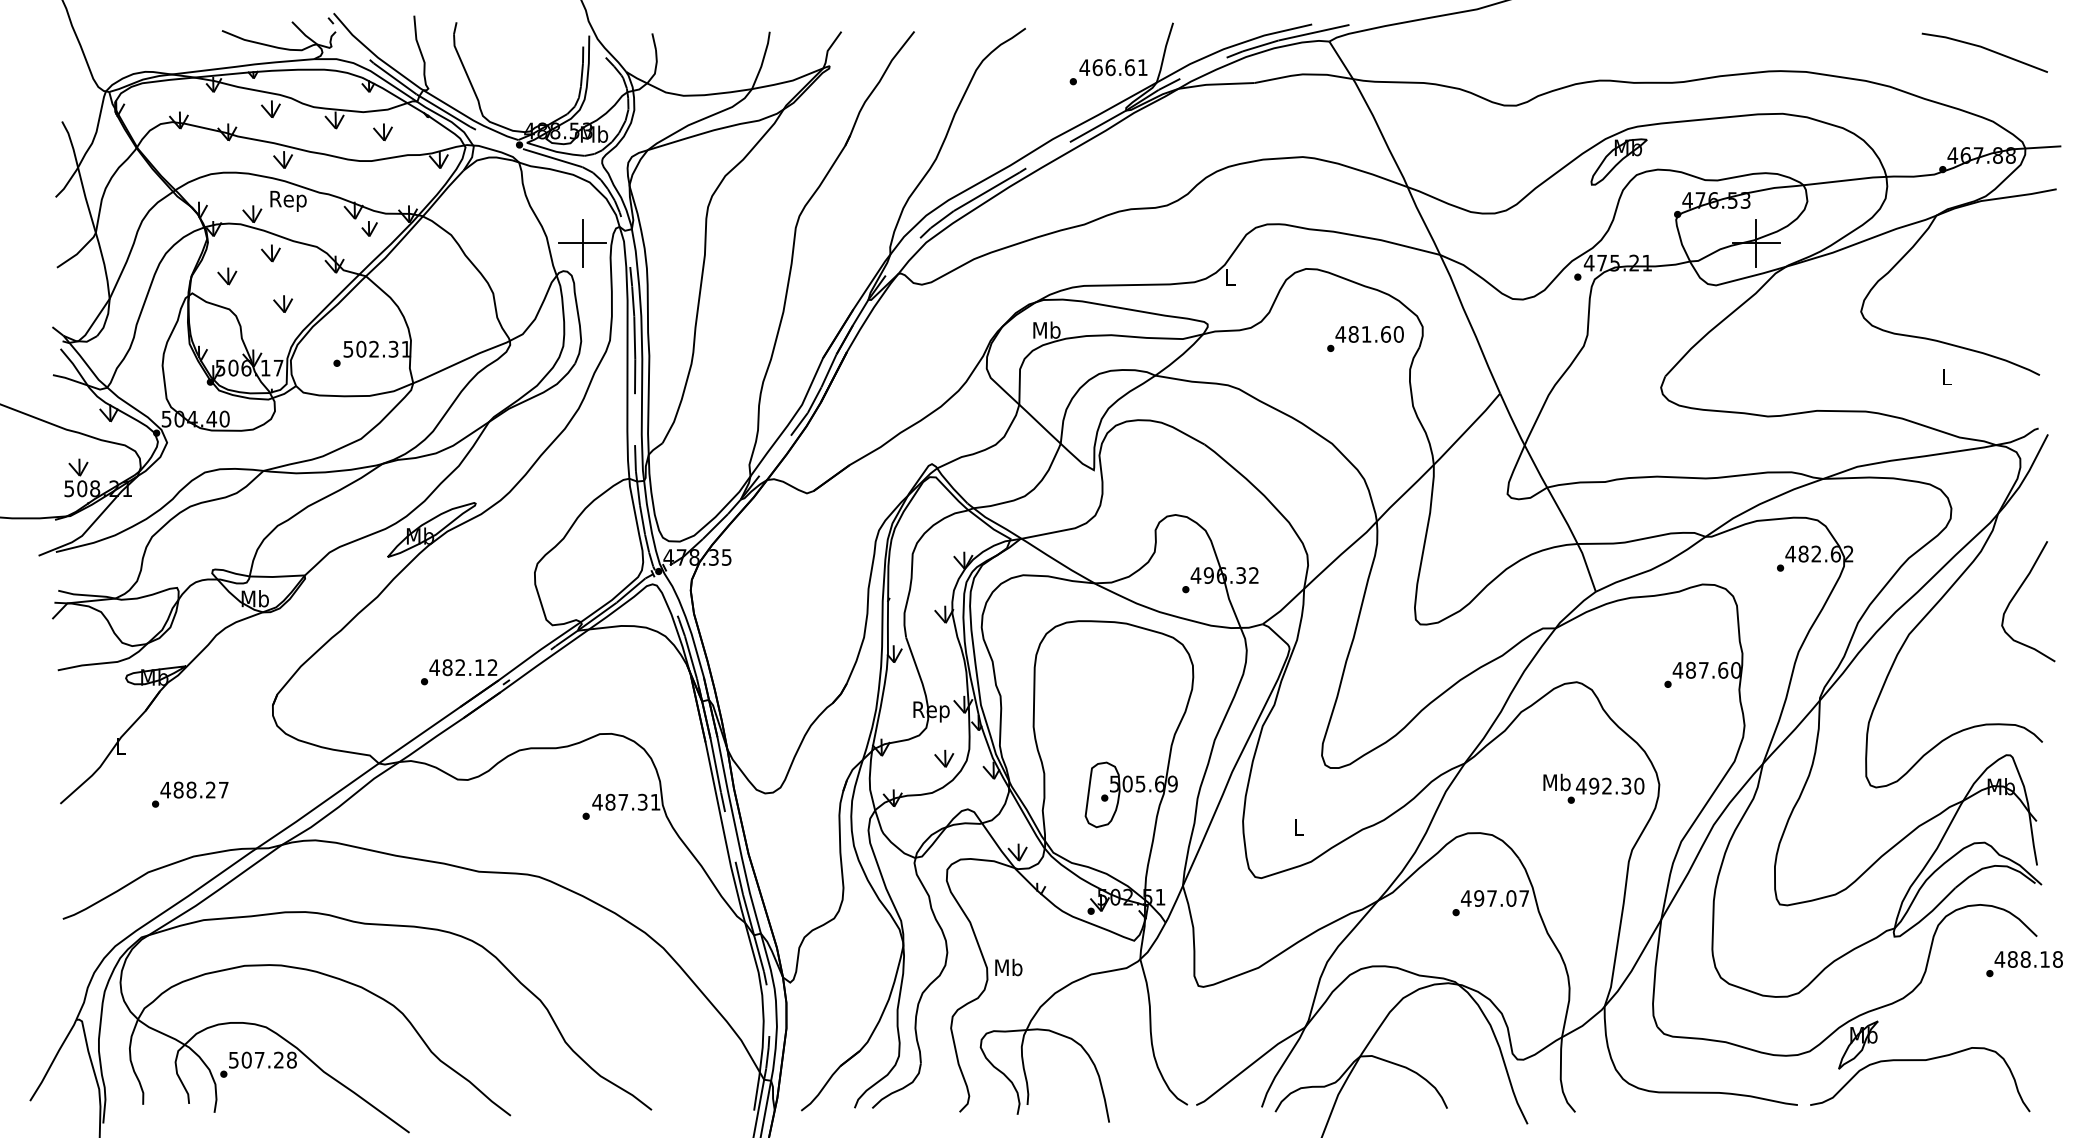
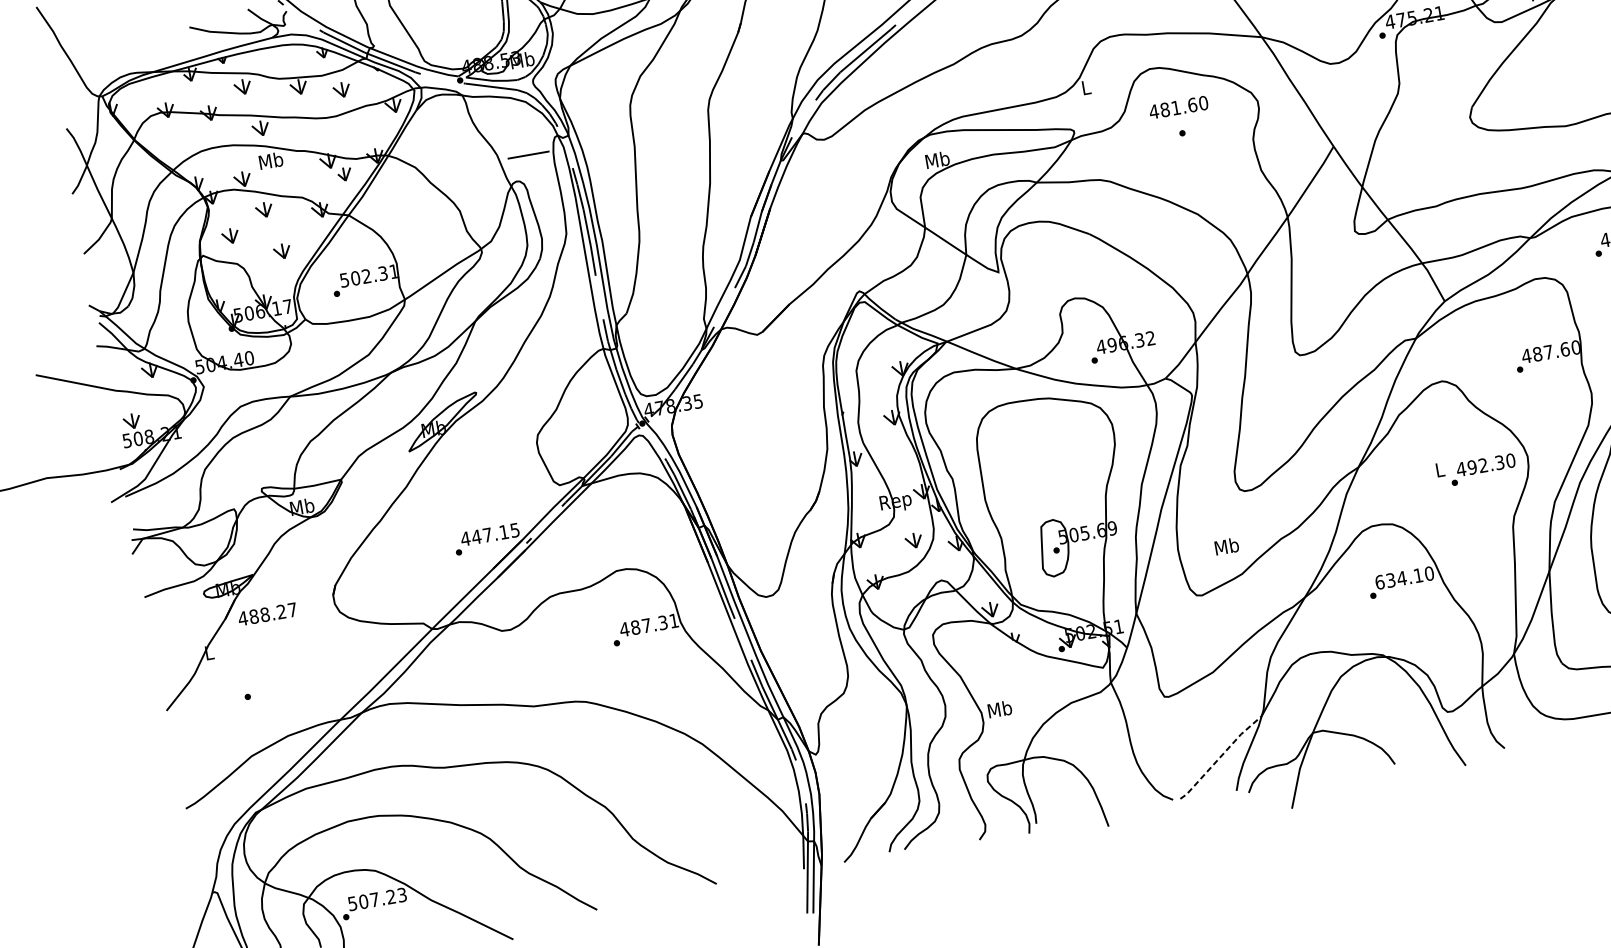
text: (288, 200) -> (271, 162), Rep -> Mb
line: (582, 242) -> (528, 154), removed
text: (1369, 334) -> (1178, 107), moved
text: (469, 667) -> (495, 533), 482.12 -> 447.15
text: (1556, 782) -> (1439, 469), Mb -> L
text: (194, 789) -> (267, 613), moved
text: (1298, 826) -> (1226, 545), L -> Mb
text: (1494, 898) -> (1403, 578), 497.07 -> 634.10
text: (291, 1059) -> (401, 894), 507.28 -> 507.23
line: (1250, 1065) -> (1220, 756), solid -> dashed

